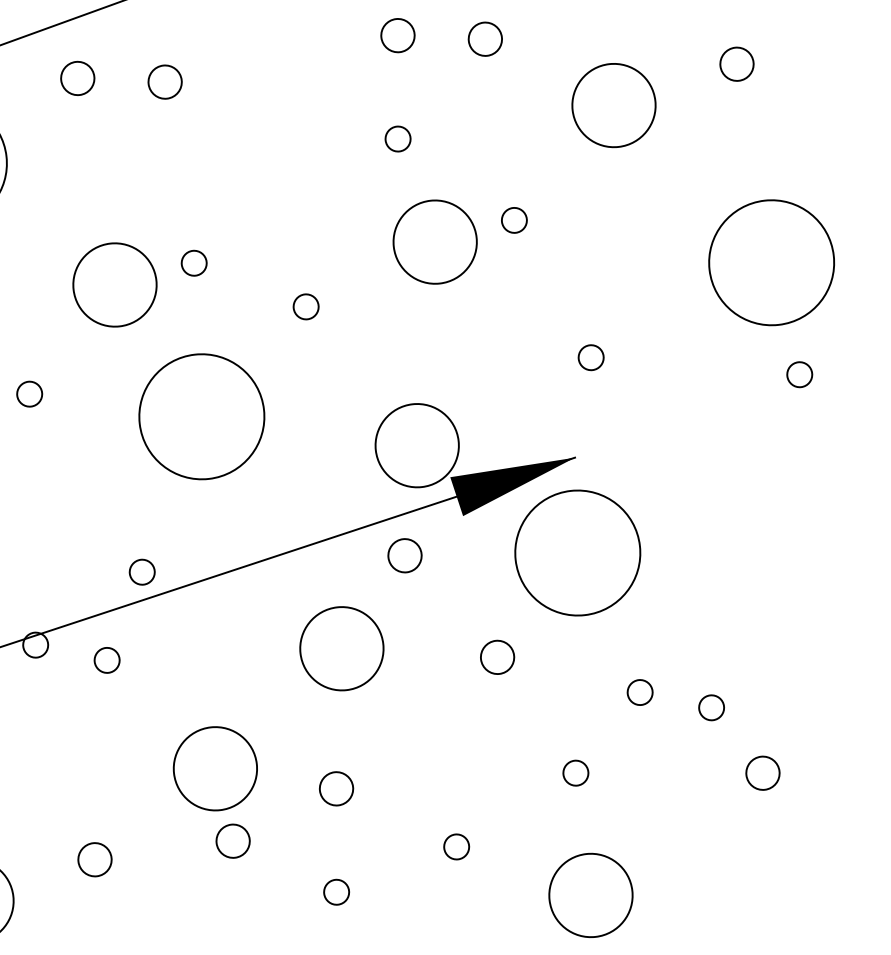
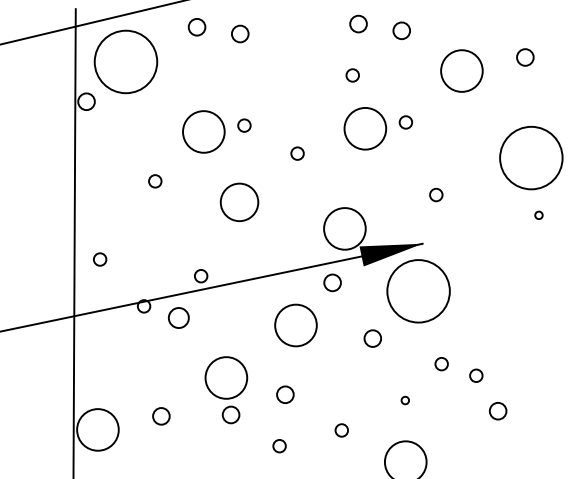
part: (798, 375) -> (538, 215), size x0.6
part: (201, 417) -> (239, 202), size x0.6
part: (106, 659) -> (178, 317), size x1.6
part: (576, 772) -> (405, 400), size x0.6

